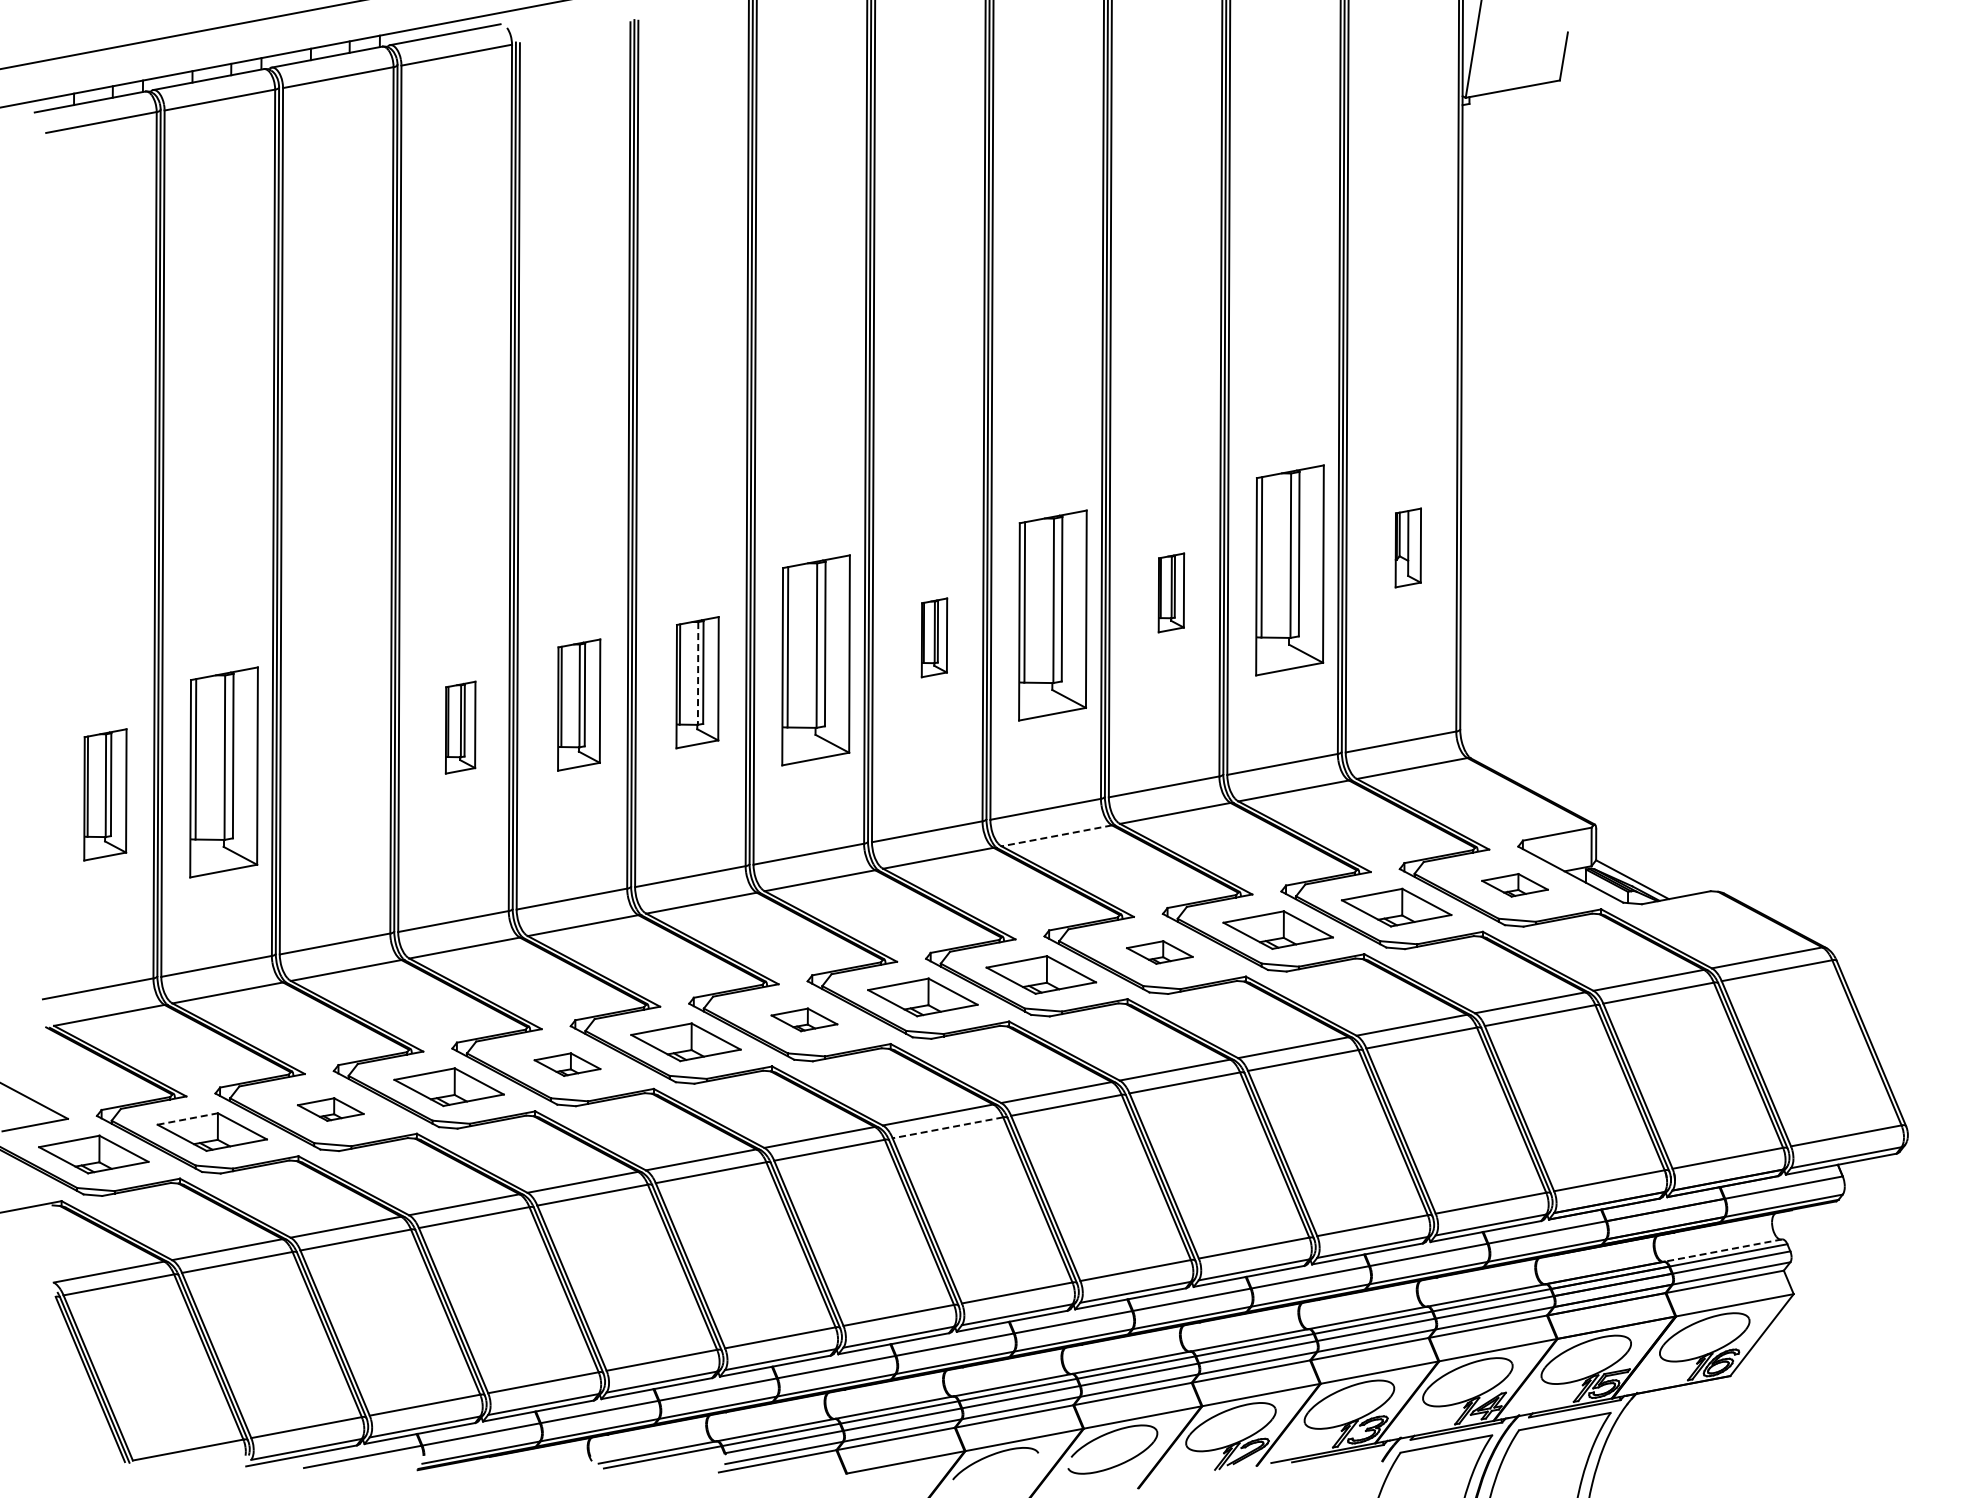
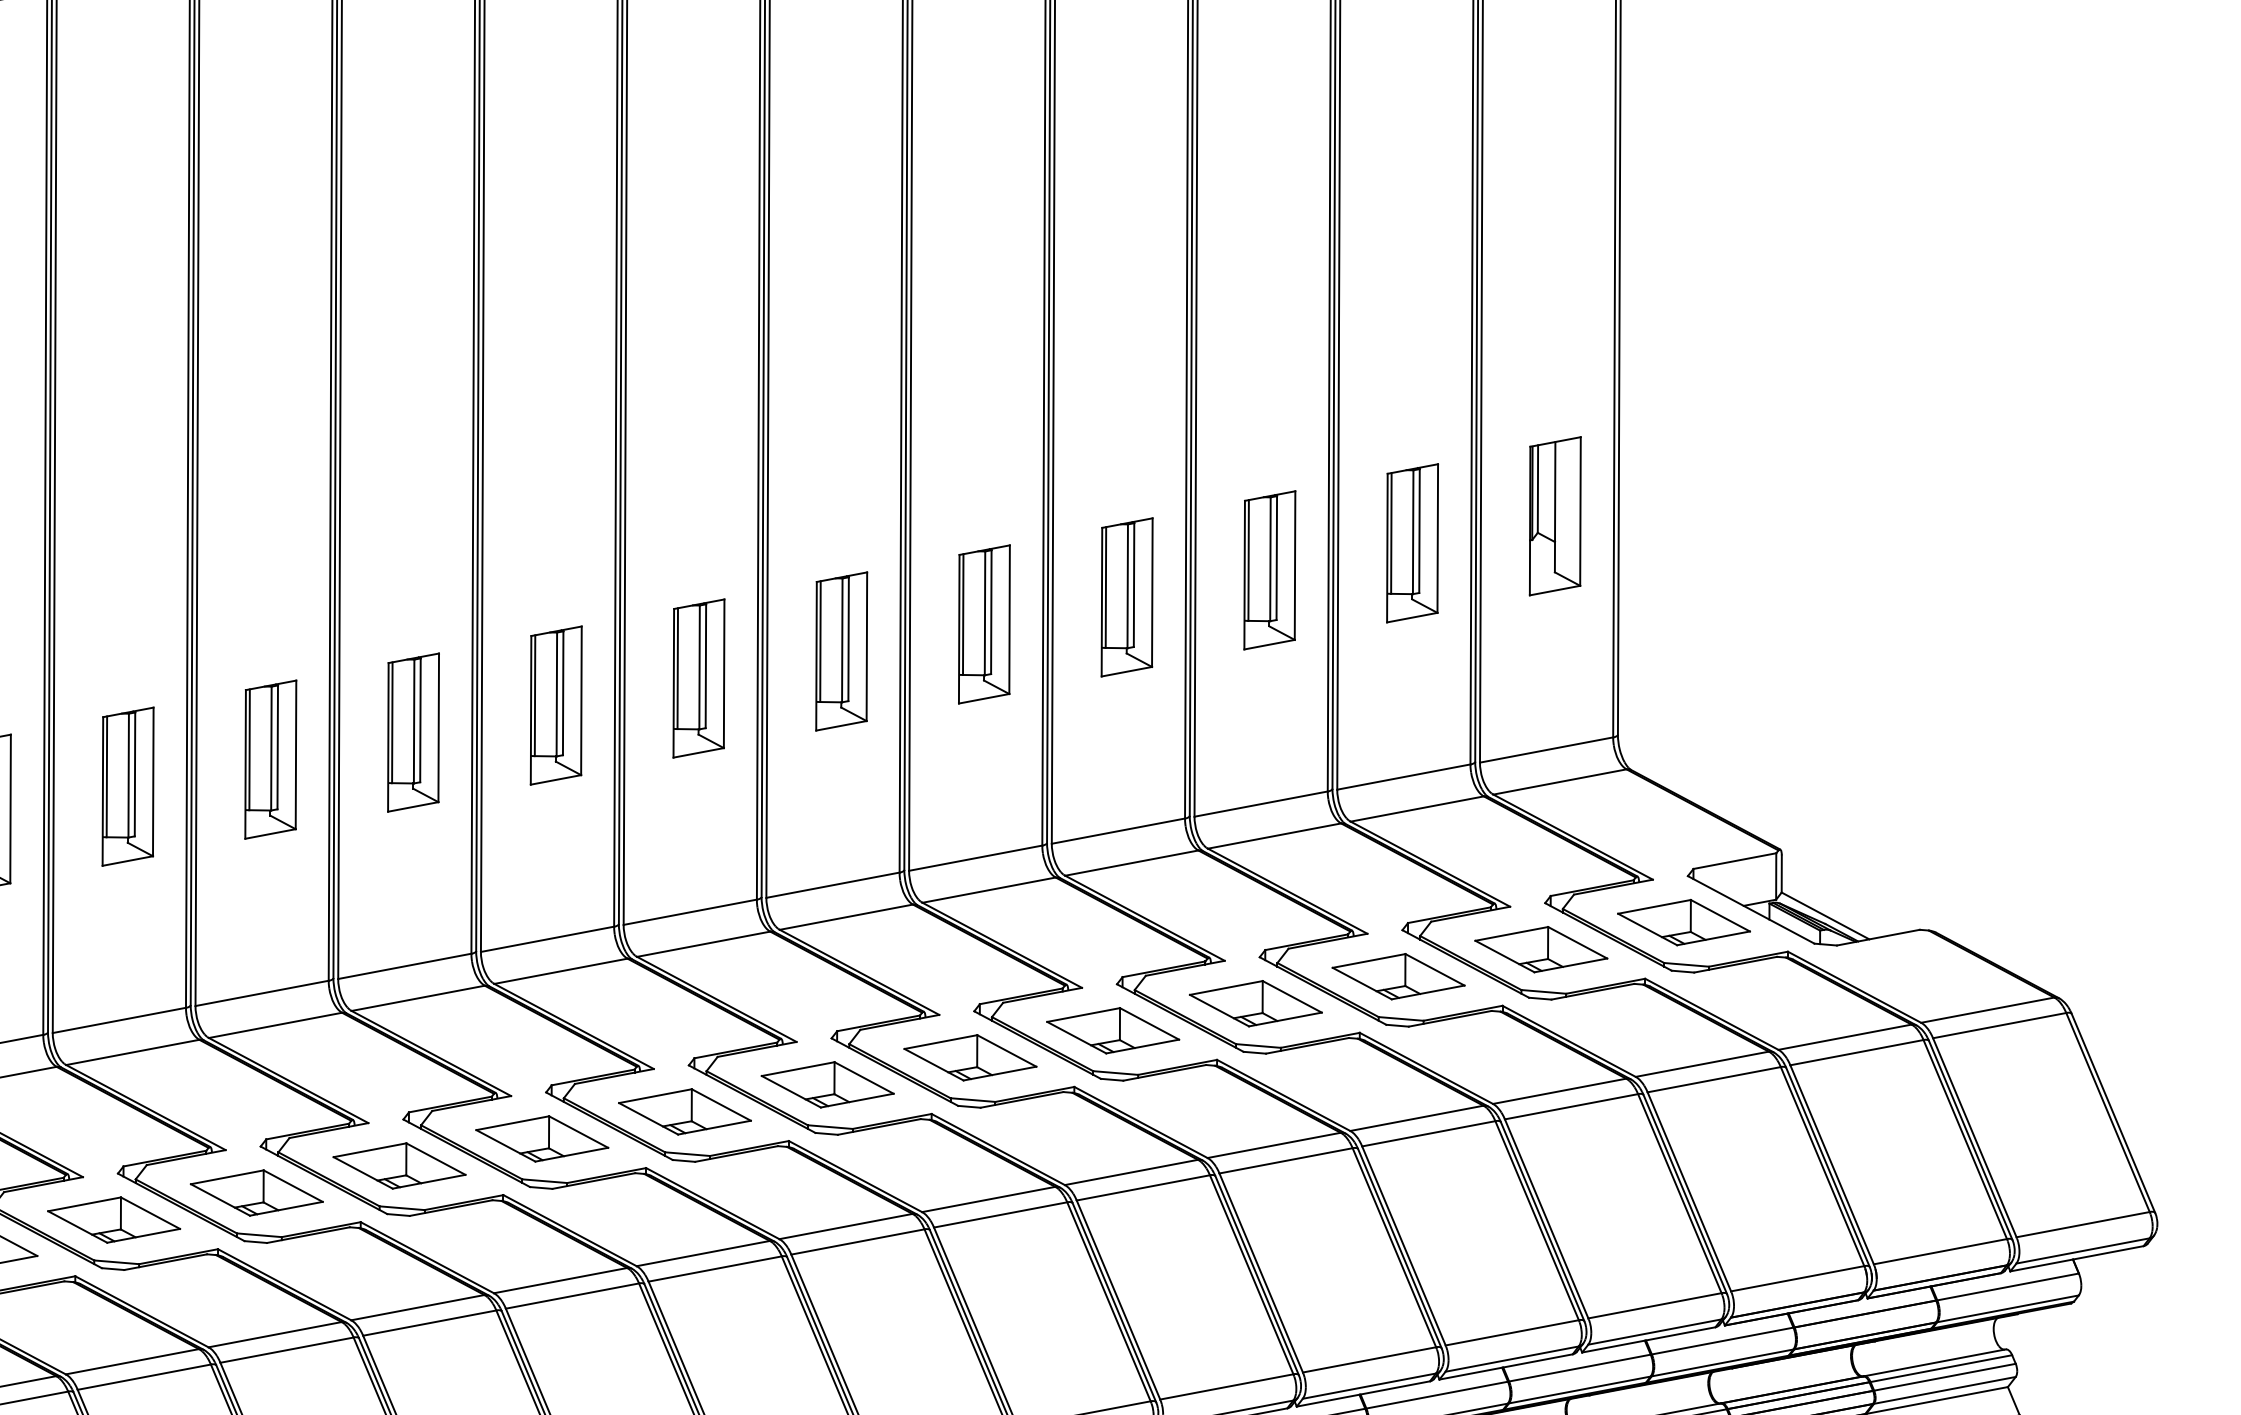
part: (1408, 547) -> (1555, 515), size x1.67
part: (1289, 570) -> (1412, 543), size x0.62
part: (1171, 592) -> (1270, 569), size x1.67
part: (1052, 614) -> (1126, 596), size x0.62
part: (934, 637) -> (984, 624), size x1.67
part: (815, 659) -> (841, 650), size x0.62
line: (698, 673) -> (700, 667), dashed -> solid
part: (460, 727) -> (413, 732), size x1.43
part: (342, 749) -> (271, 759), added
part: (223, 772) -> (127, 786), size x0.62
line: (1056, 835) -> (1131, 862), dashed -> solid
part: (1514, 885) -> (1683, 922), size x1.67
part: (1159, 952) -> (1255, 1003), size x1.67
part: (804, 1019) -> (827, 1084), size x1.67
part: (567, 1064) -> (542, 1138), size x1.67
part: (330, 1109) -> (256, 1192), size x1.67
line: (187, 1119) -> (84, 1204), dashed -> solid
line: (947, 1127) -> (1000, 1214), dashed -> solid
line: (1723, 1250) -> (1935, 1362), dashed -> solid

